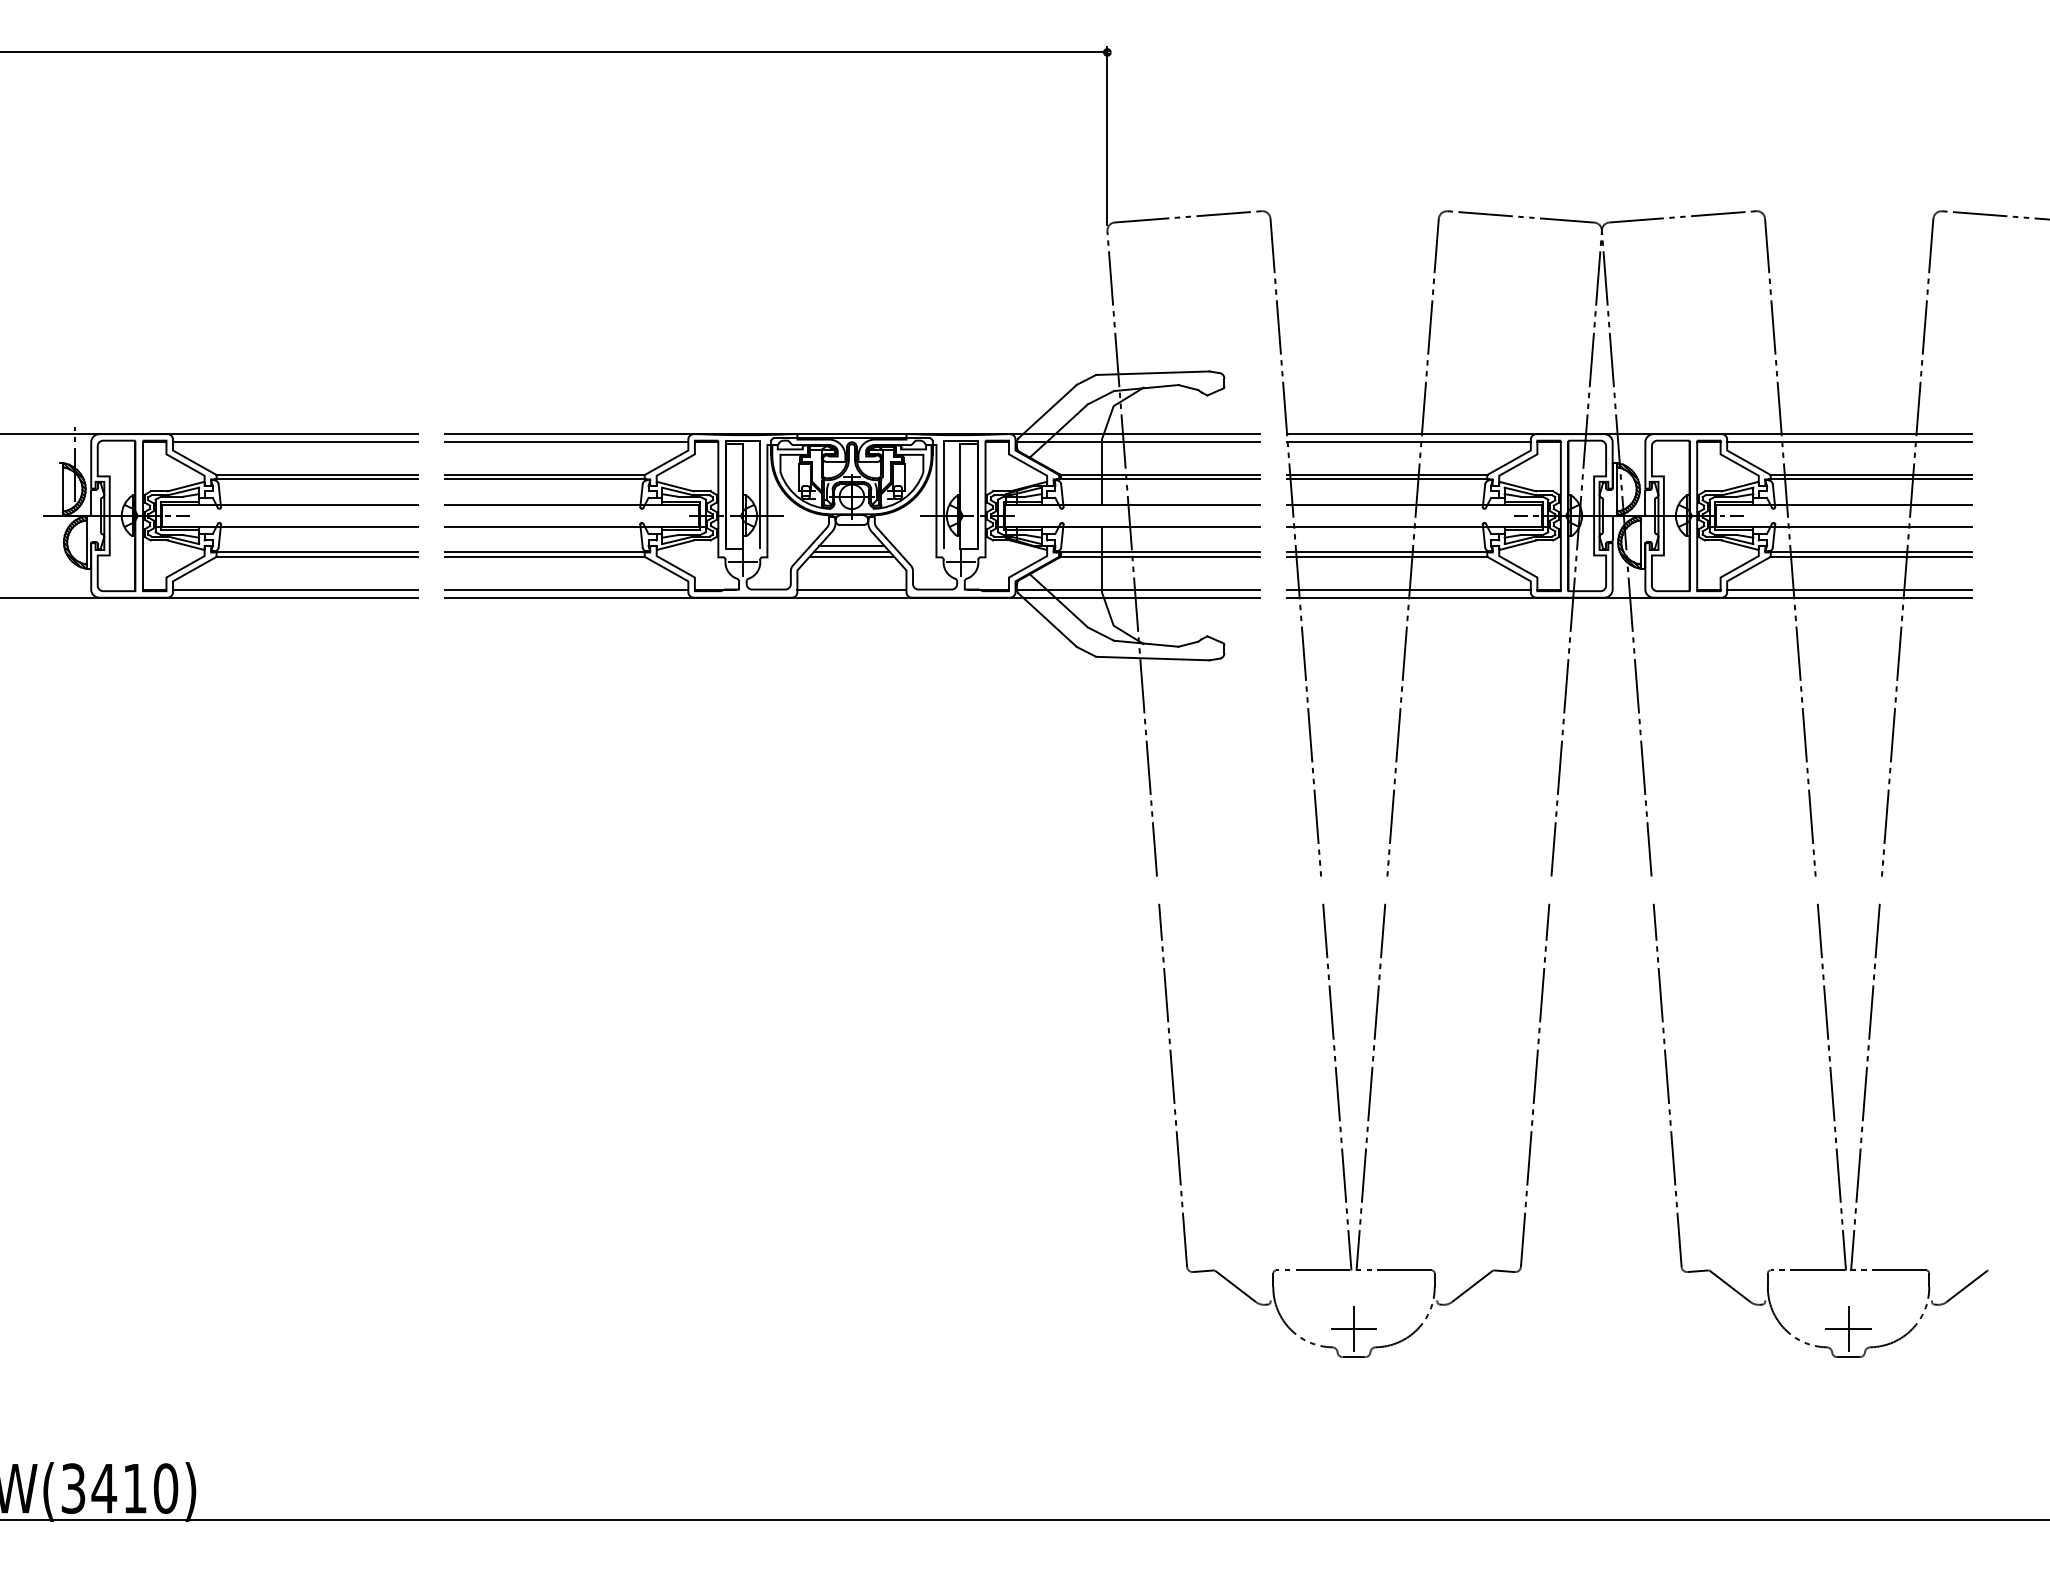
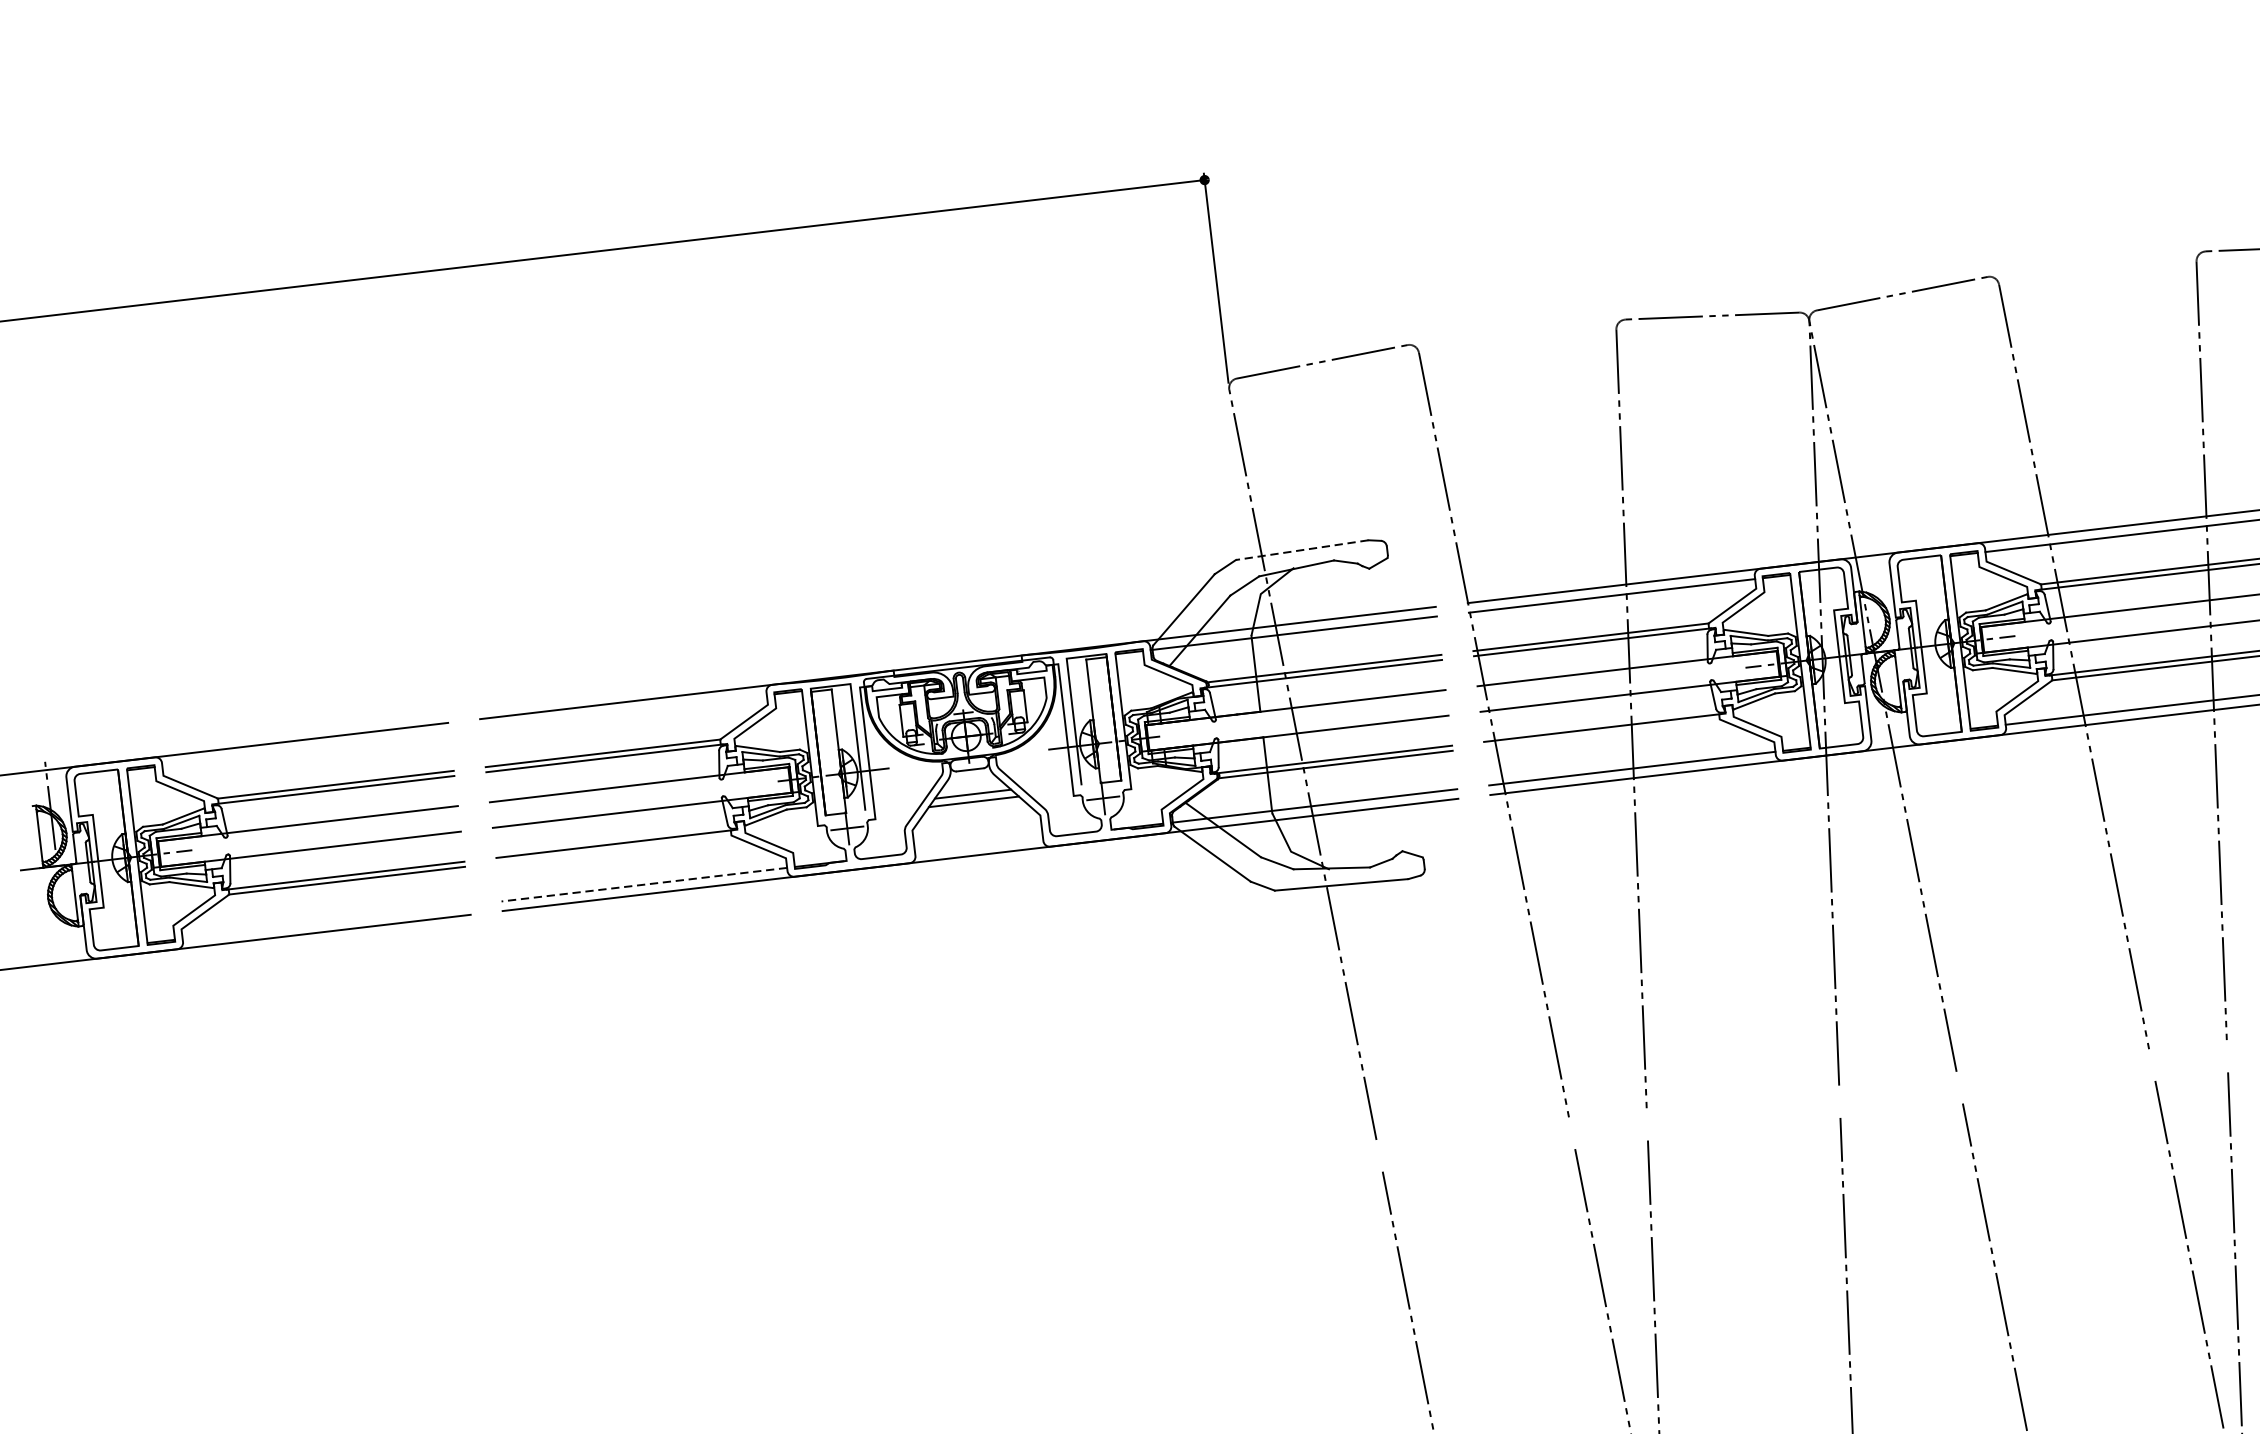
line: (1152, 373) -> (1301, 550), solid -> dashed
line: (295, 442) -> (306, 749), removed
line: (566, 442) -> (623, 712), removed
line: (544, 556) -> (613, 848), removed
line: (851, 556) -> (973, 806), removed
line: (1386, 556) -> (1601, 732), removed
line: (295, 589) -> (326, 921), removed
line: (566, 589) -> (644, 884), solid -> dashed
line: (851, 589) -> (978, 845), removed

